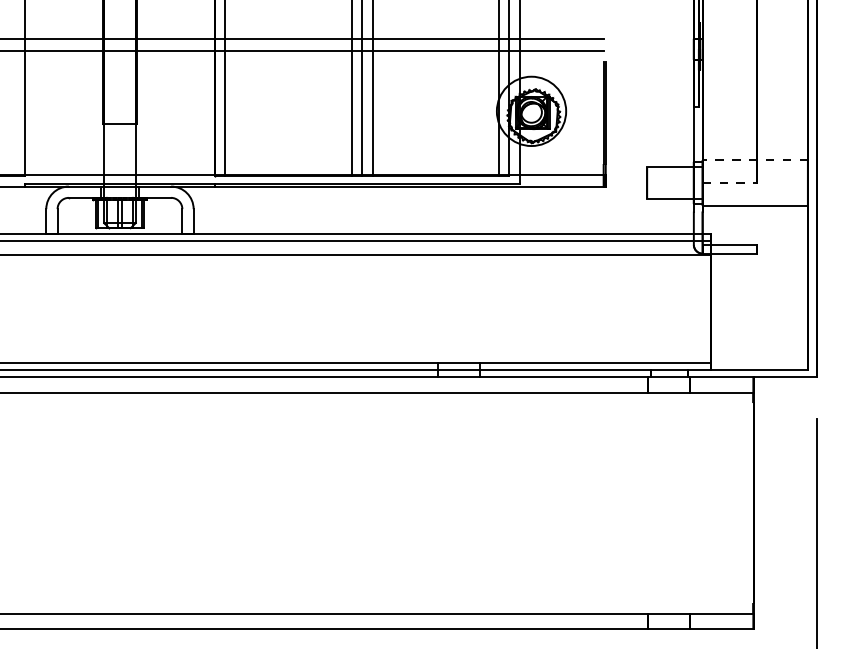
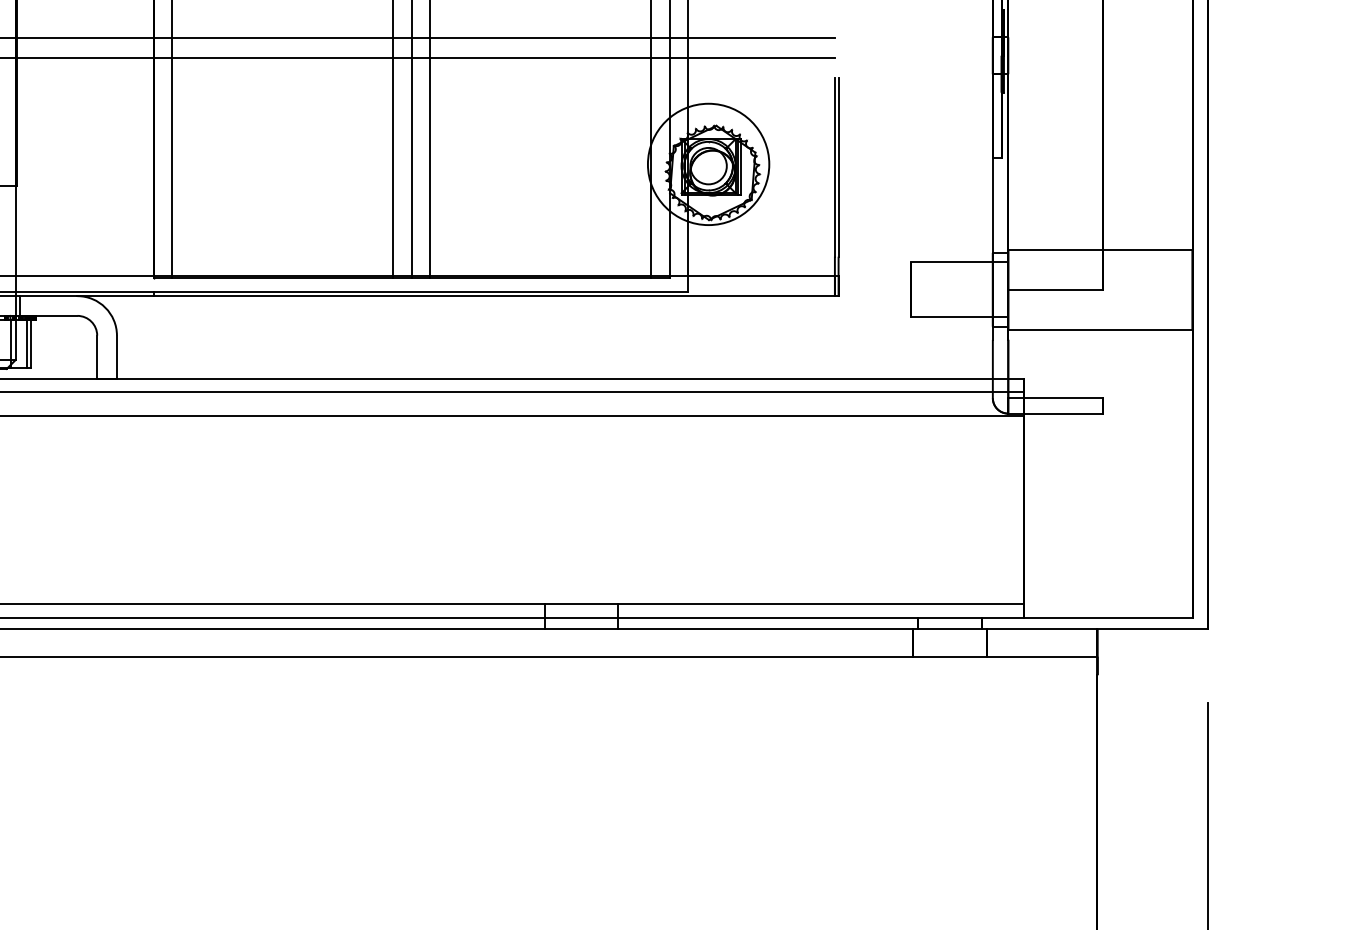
line: (755, 160) -> (1100, 250), dashed -> solid
line: (730, 182) -> (1057, 288), dashed -> solid

